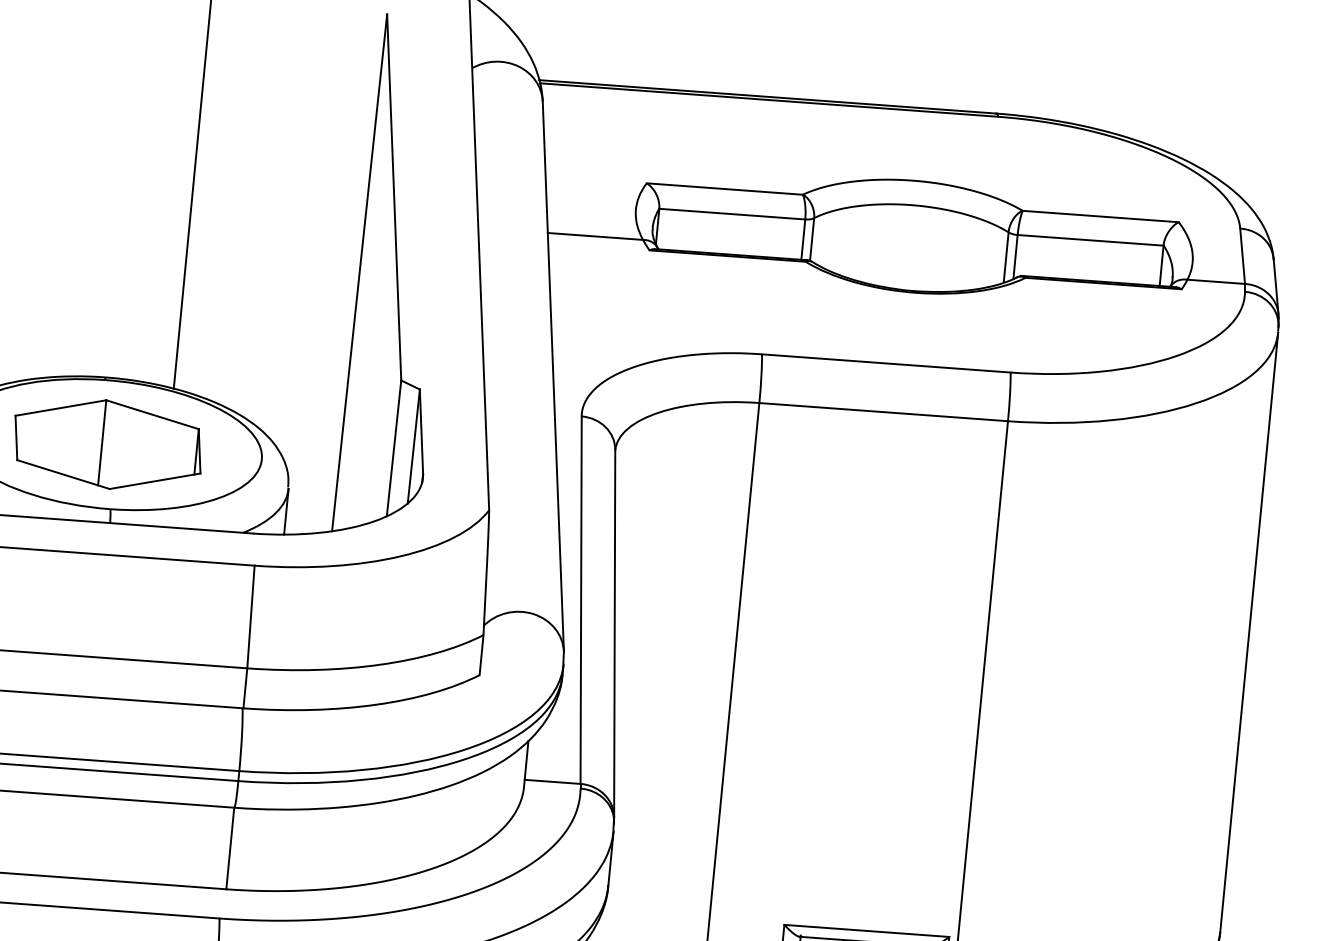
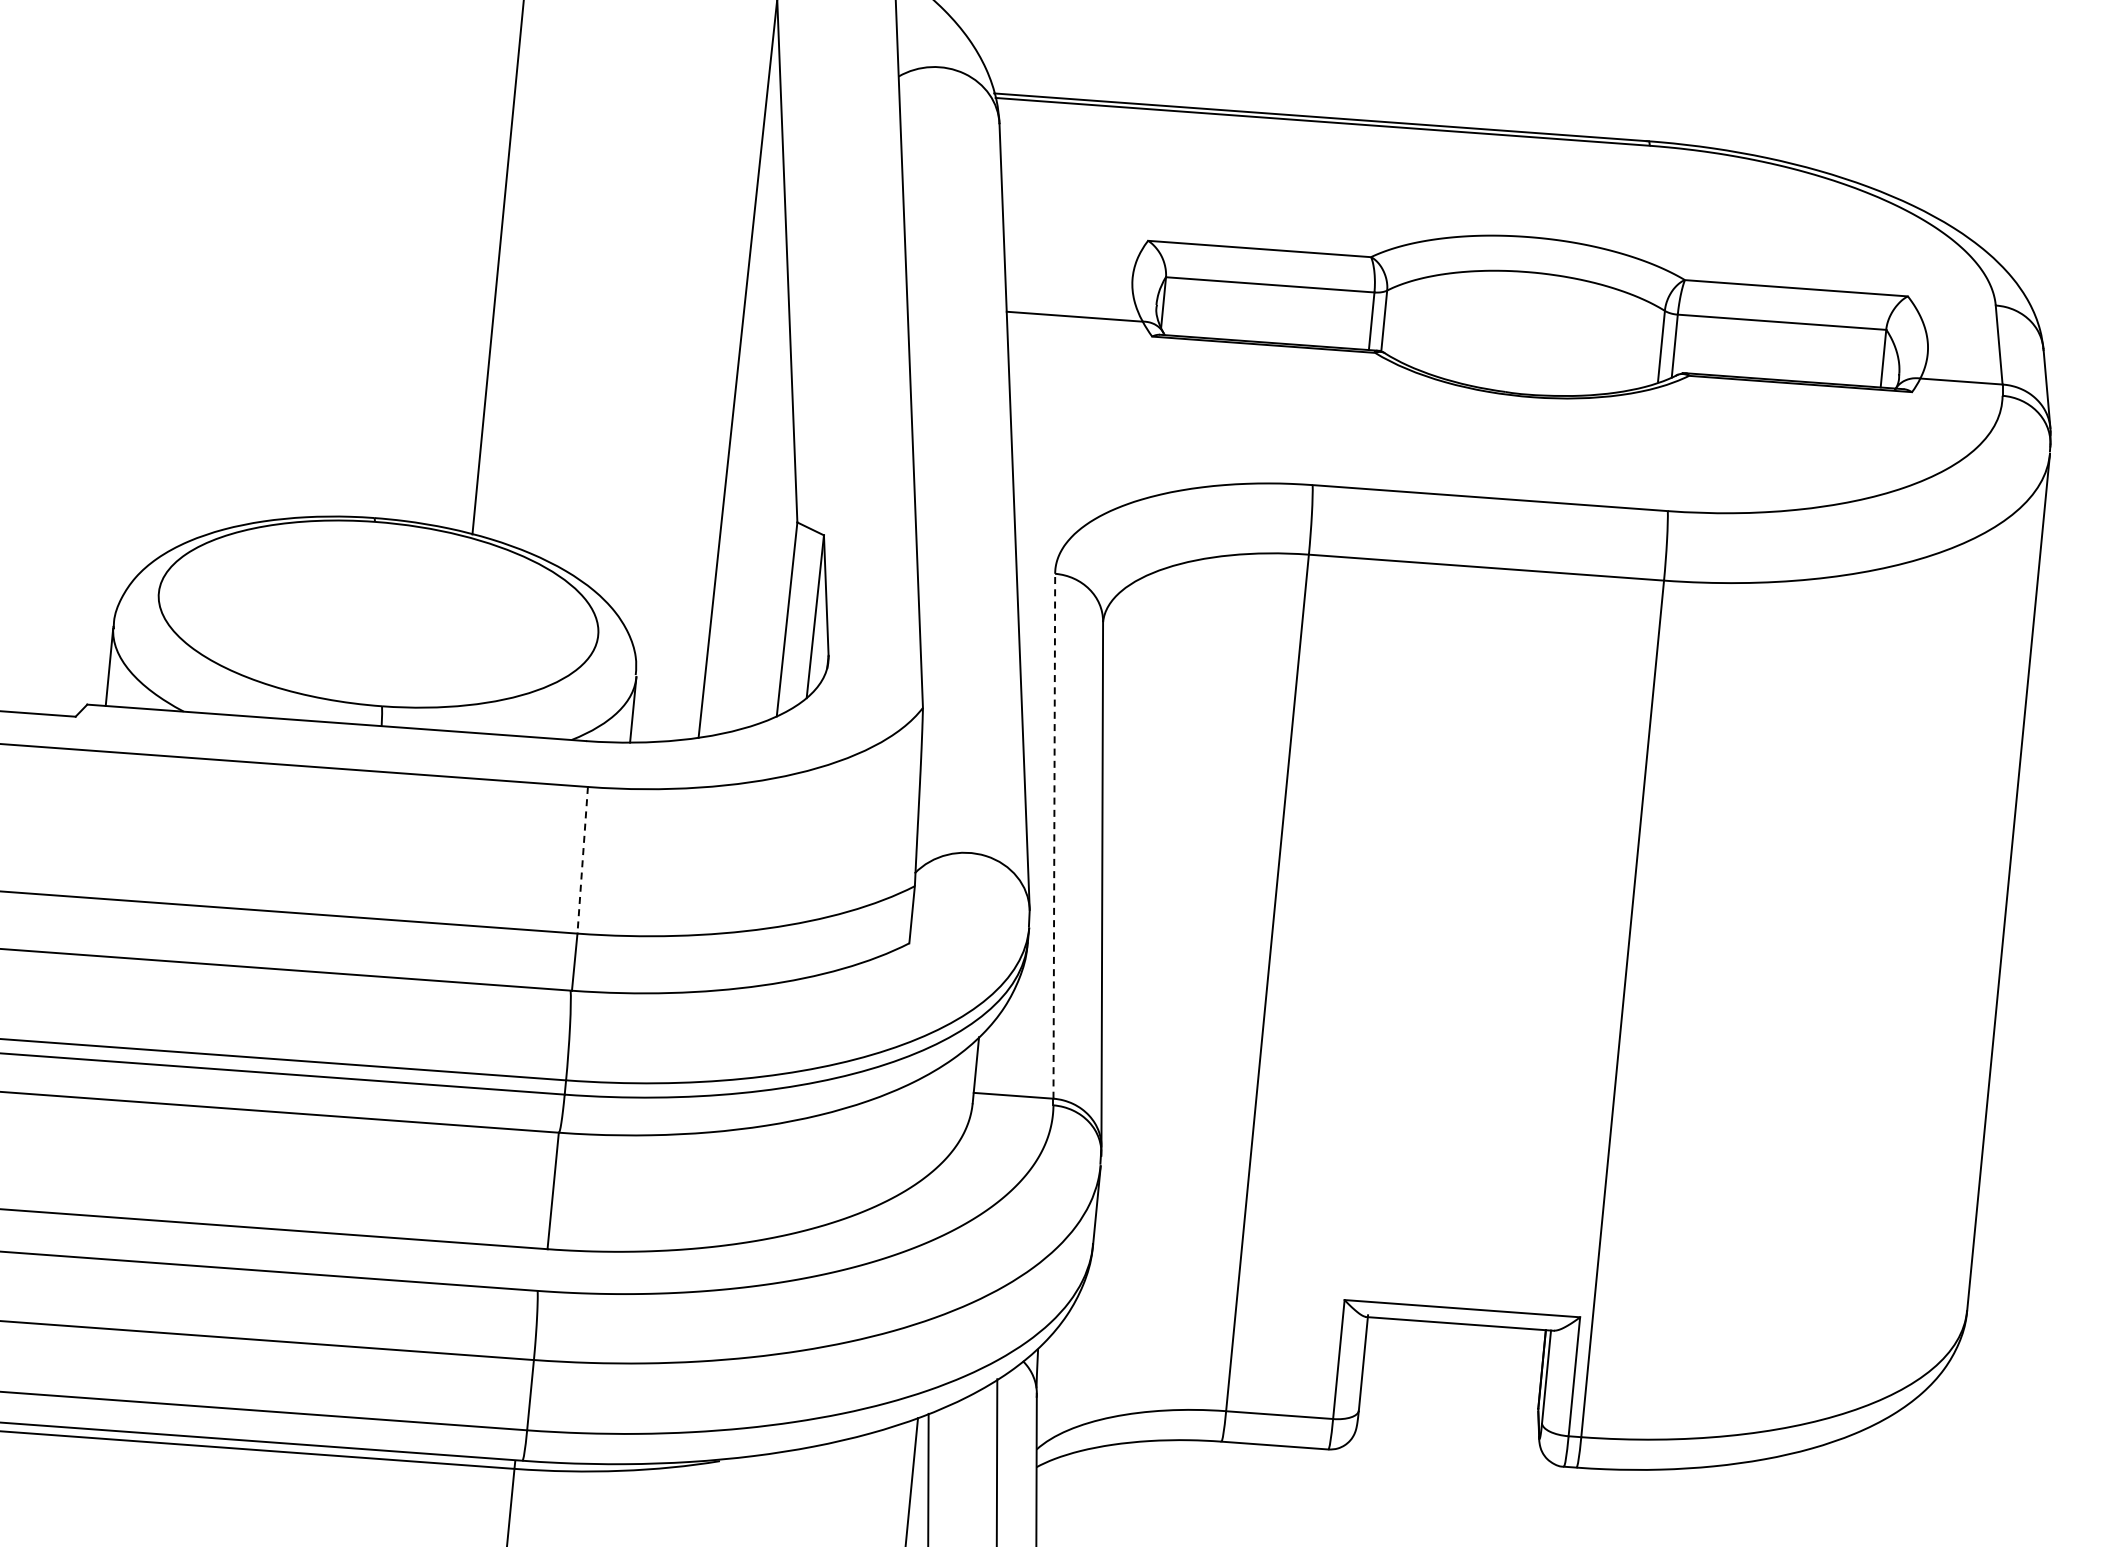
part: (107, 444) -> (378, 613), removed
line: (581, 599) -> (1054, 835), solid -> dashed
line: (250, 617) -> (582, 860), solid -> dashed

